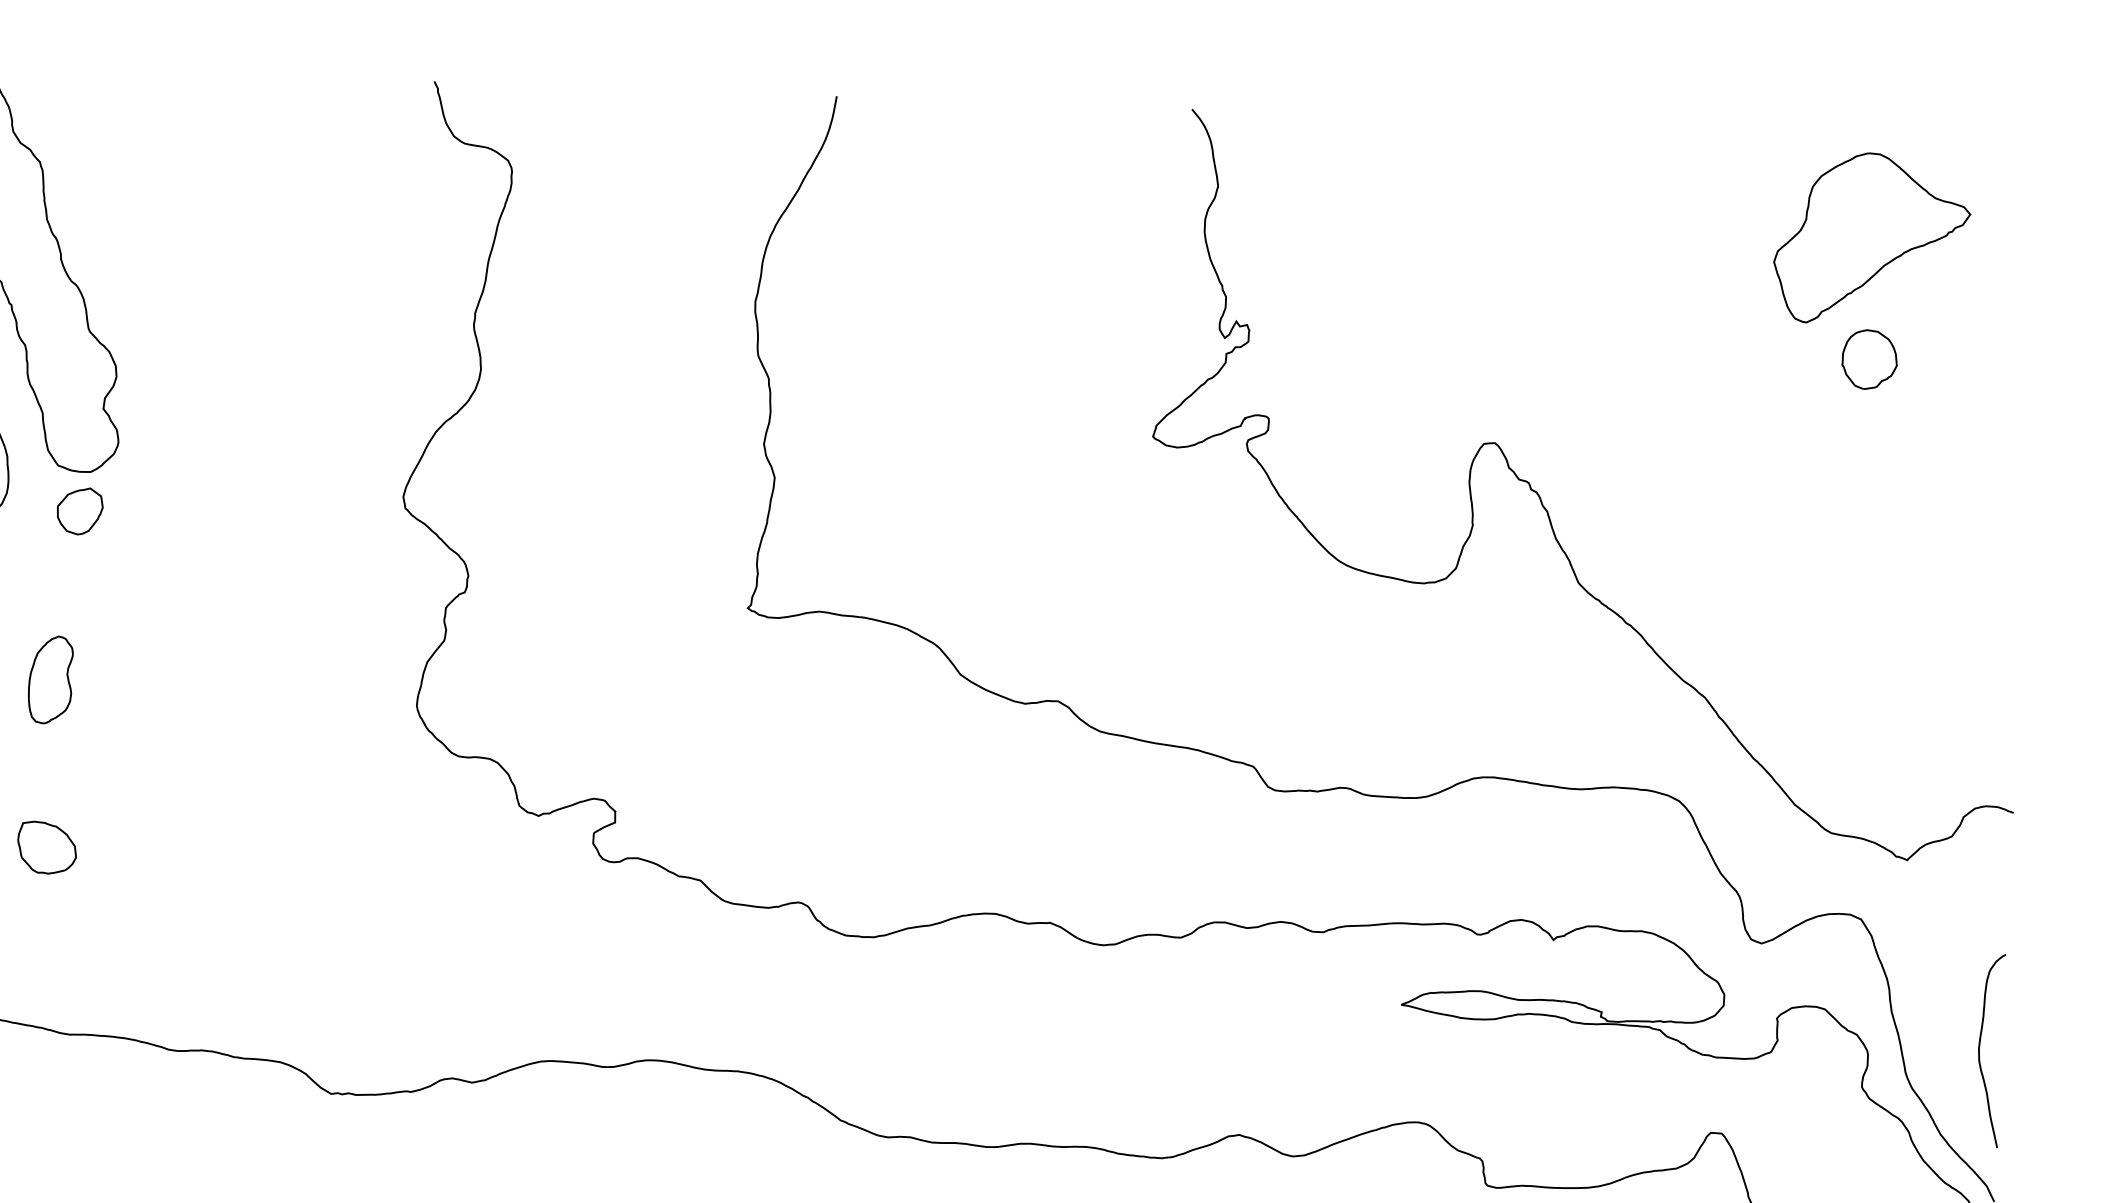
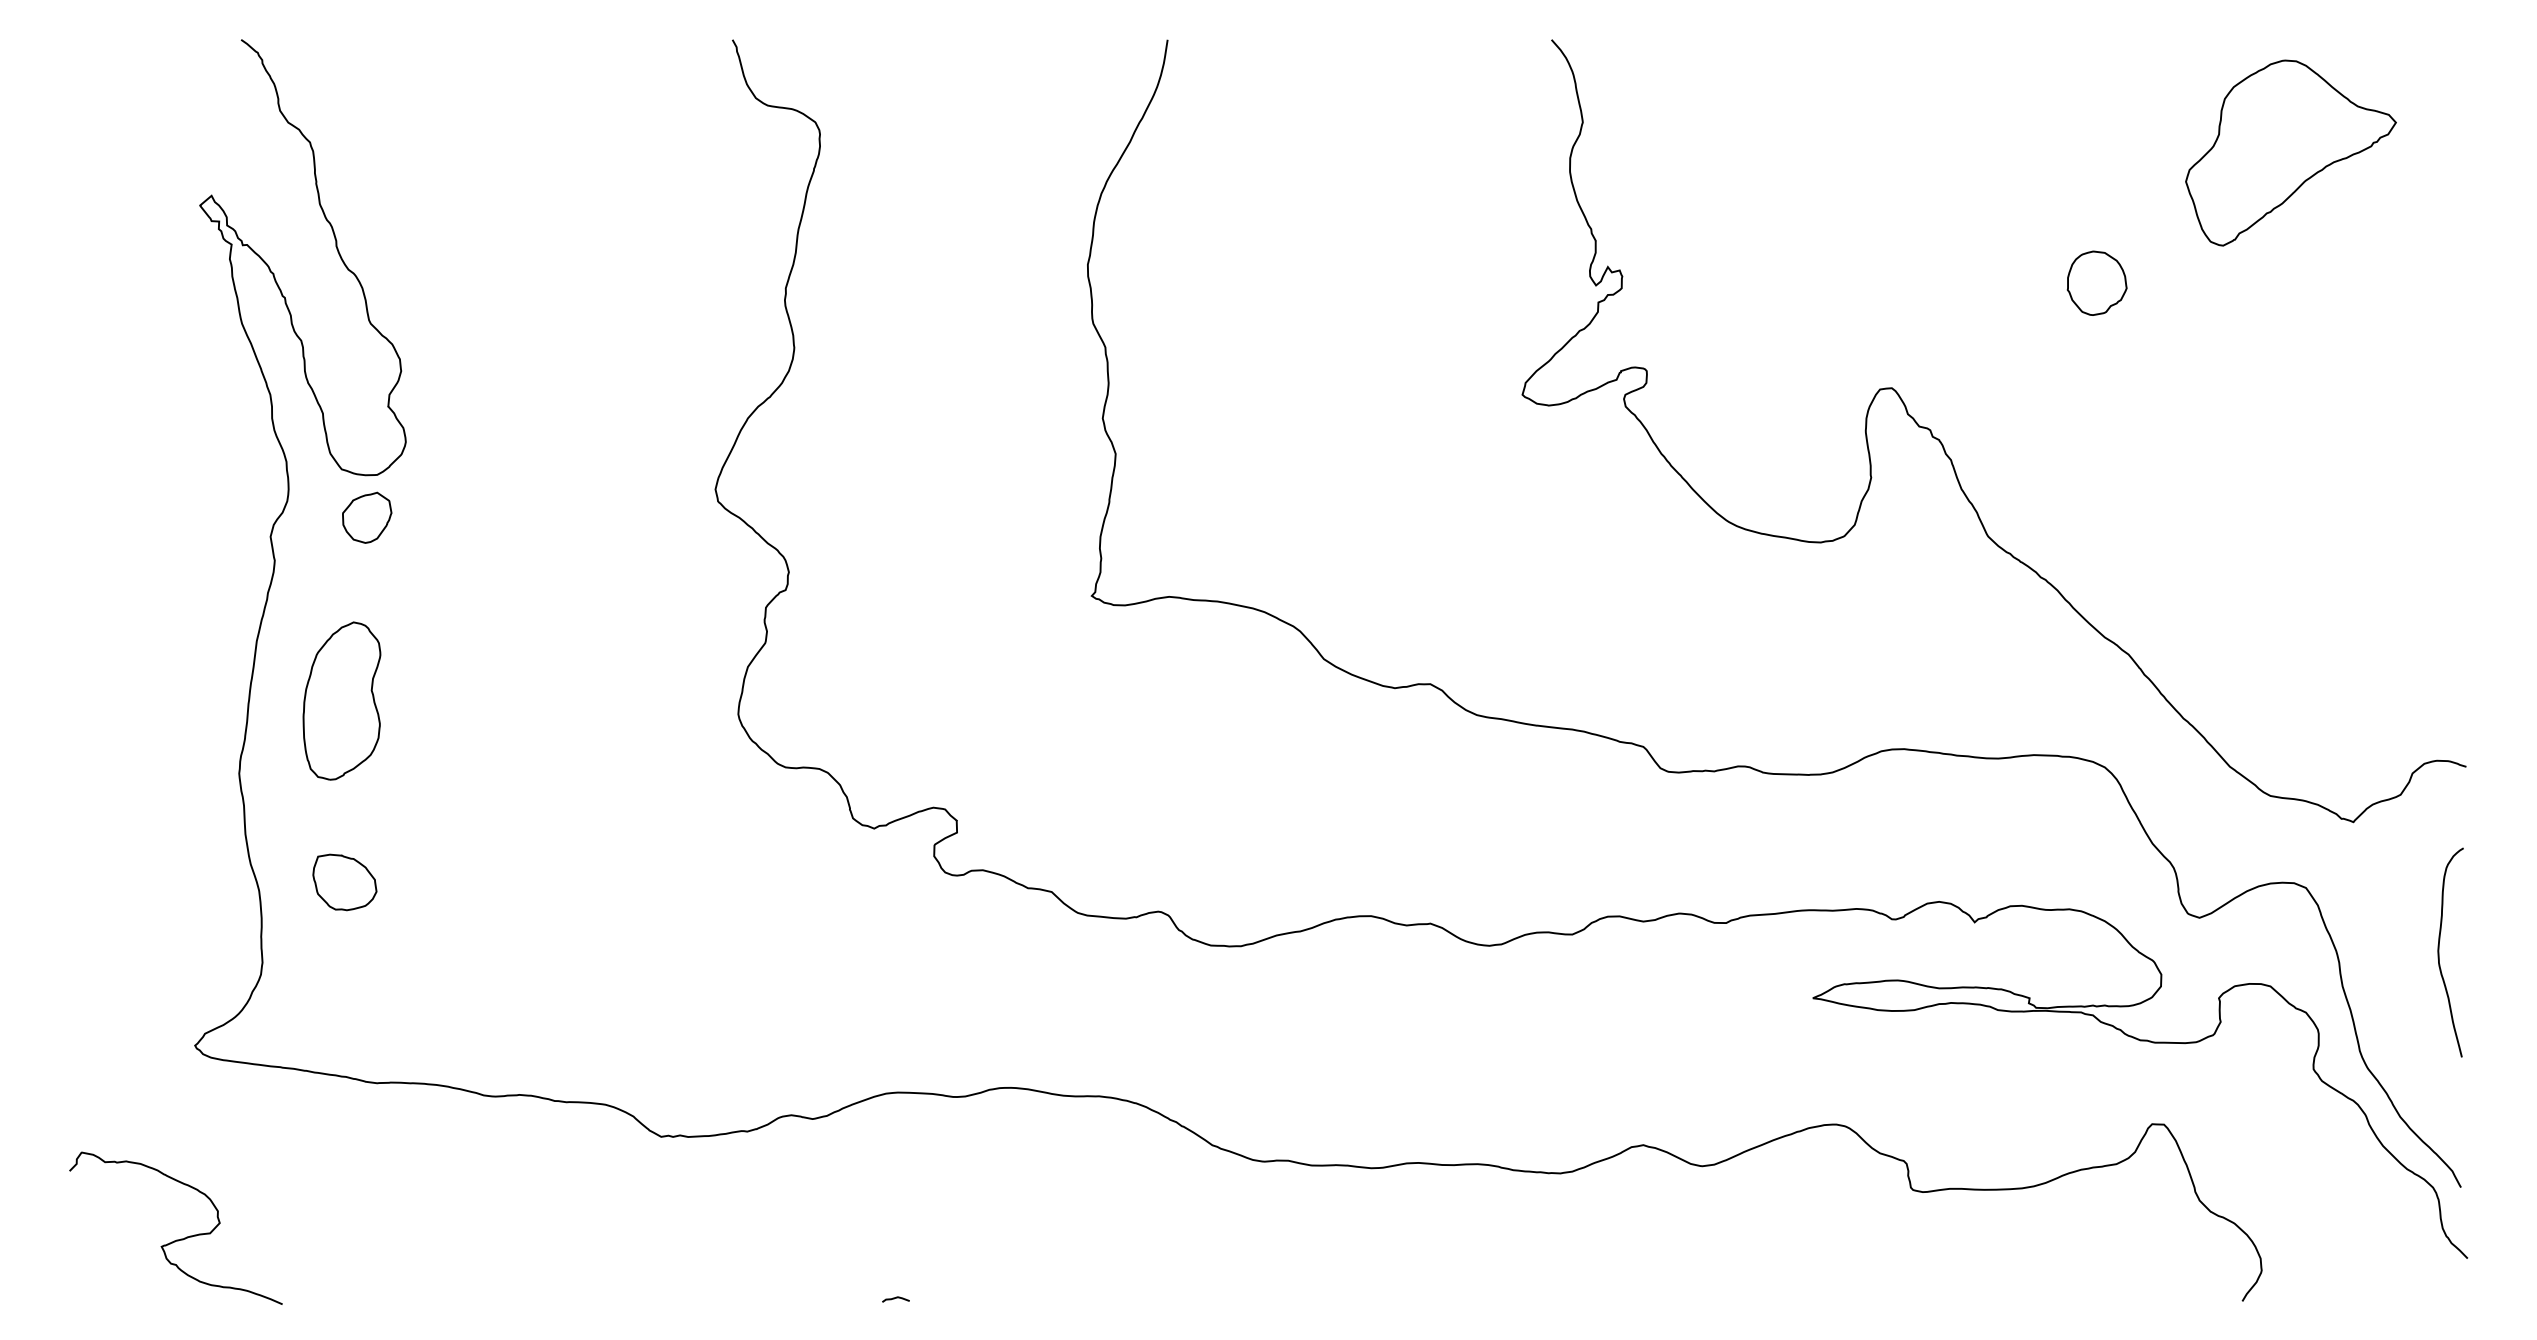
part: (1869, 358) -> (2096, 282), moved
part: (50, 679) -> (341, 700), size x1.67
curve: (1980, 1050) -> (2439, 952), moved

